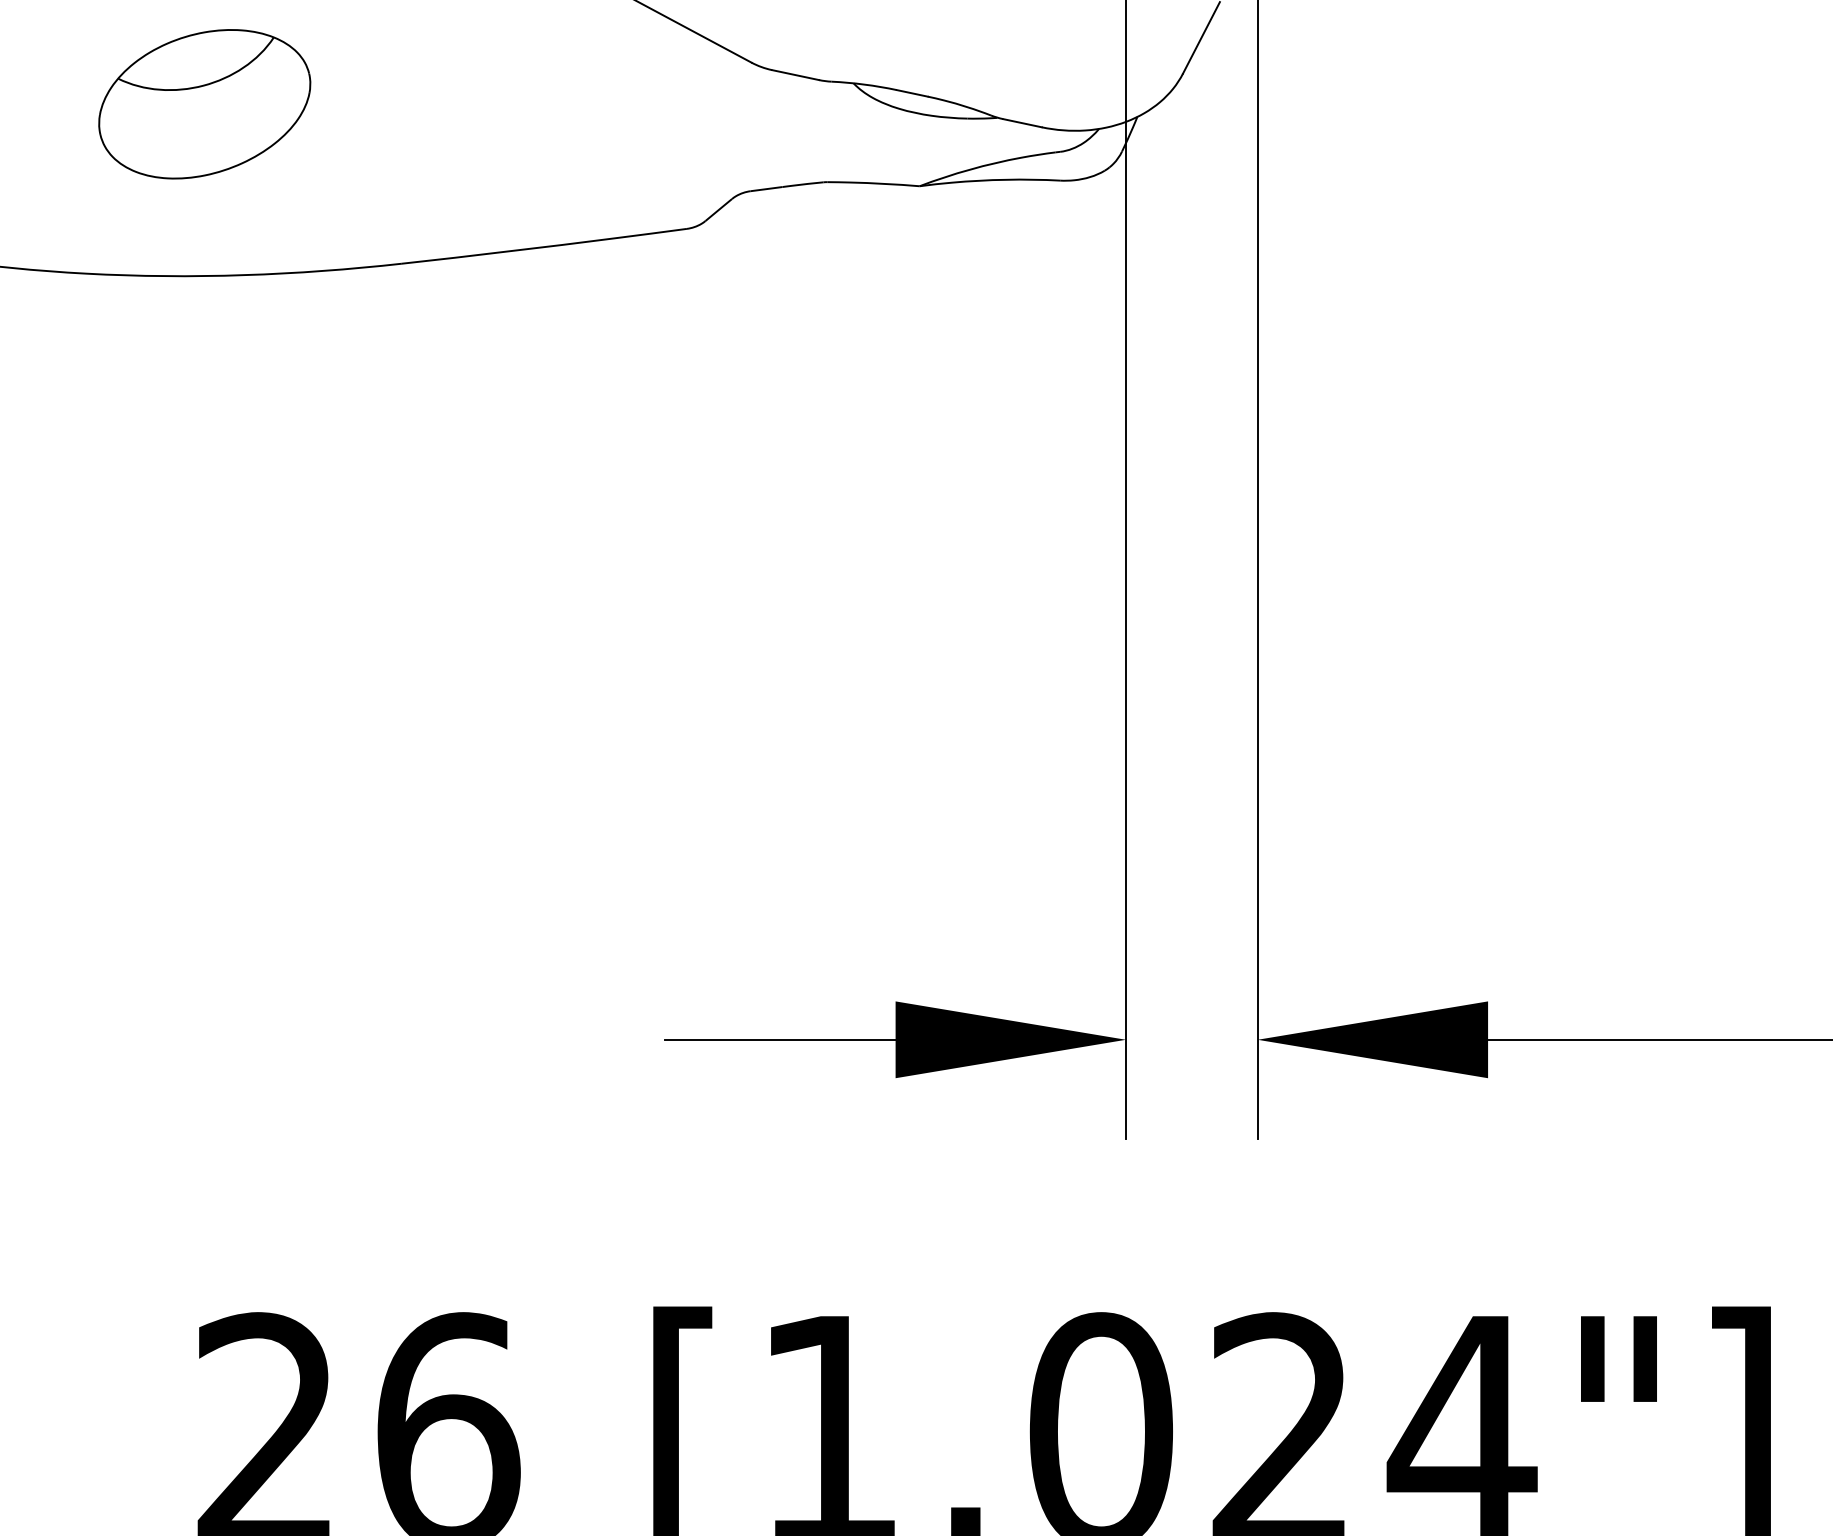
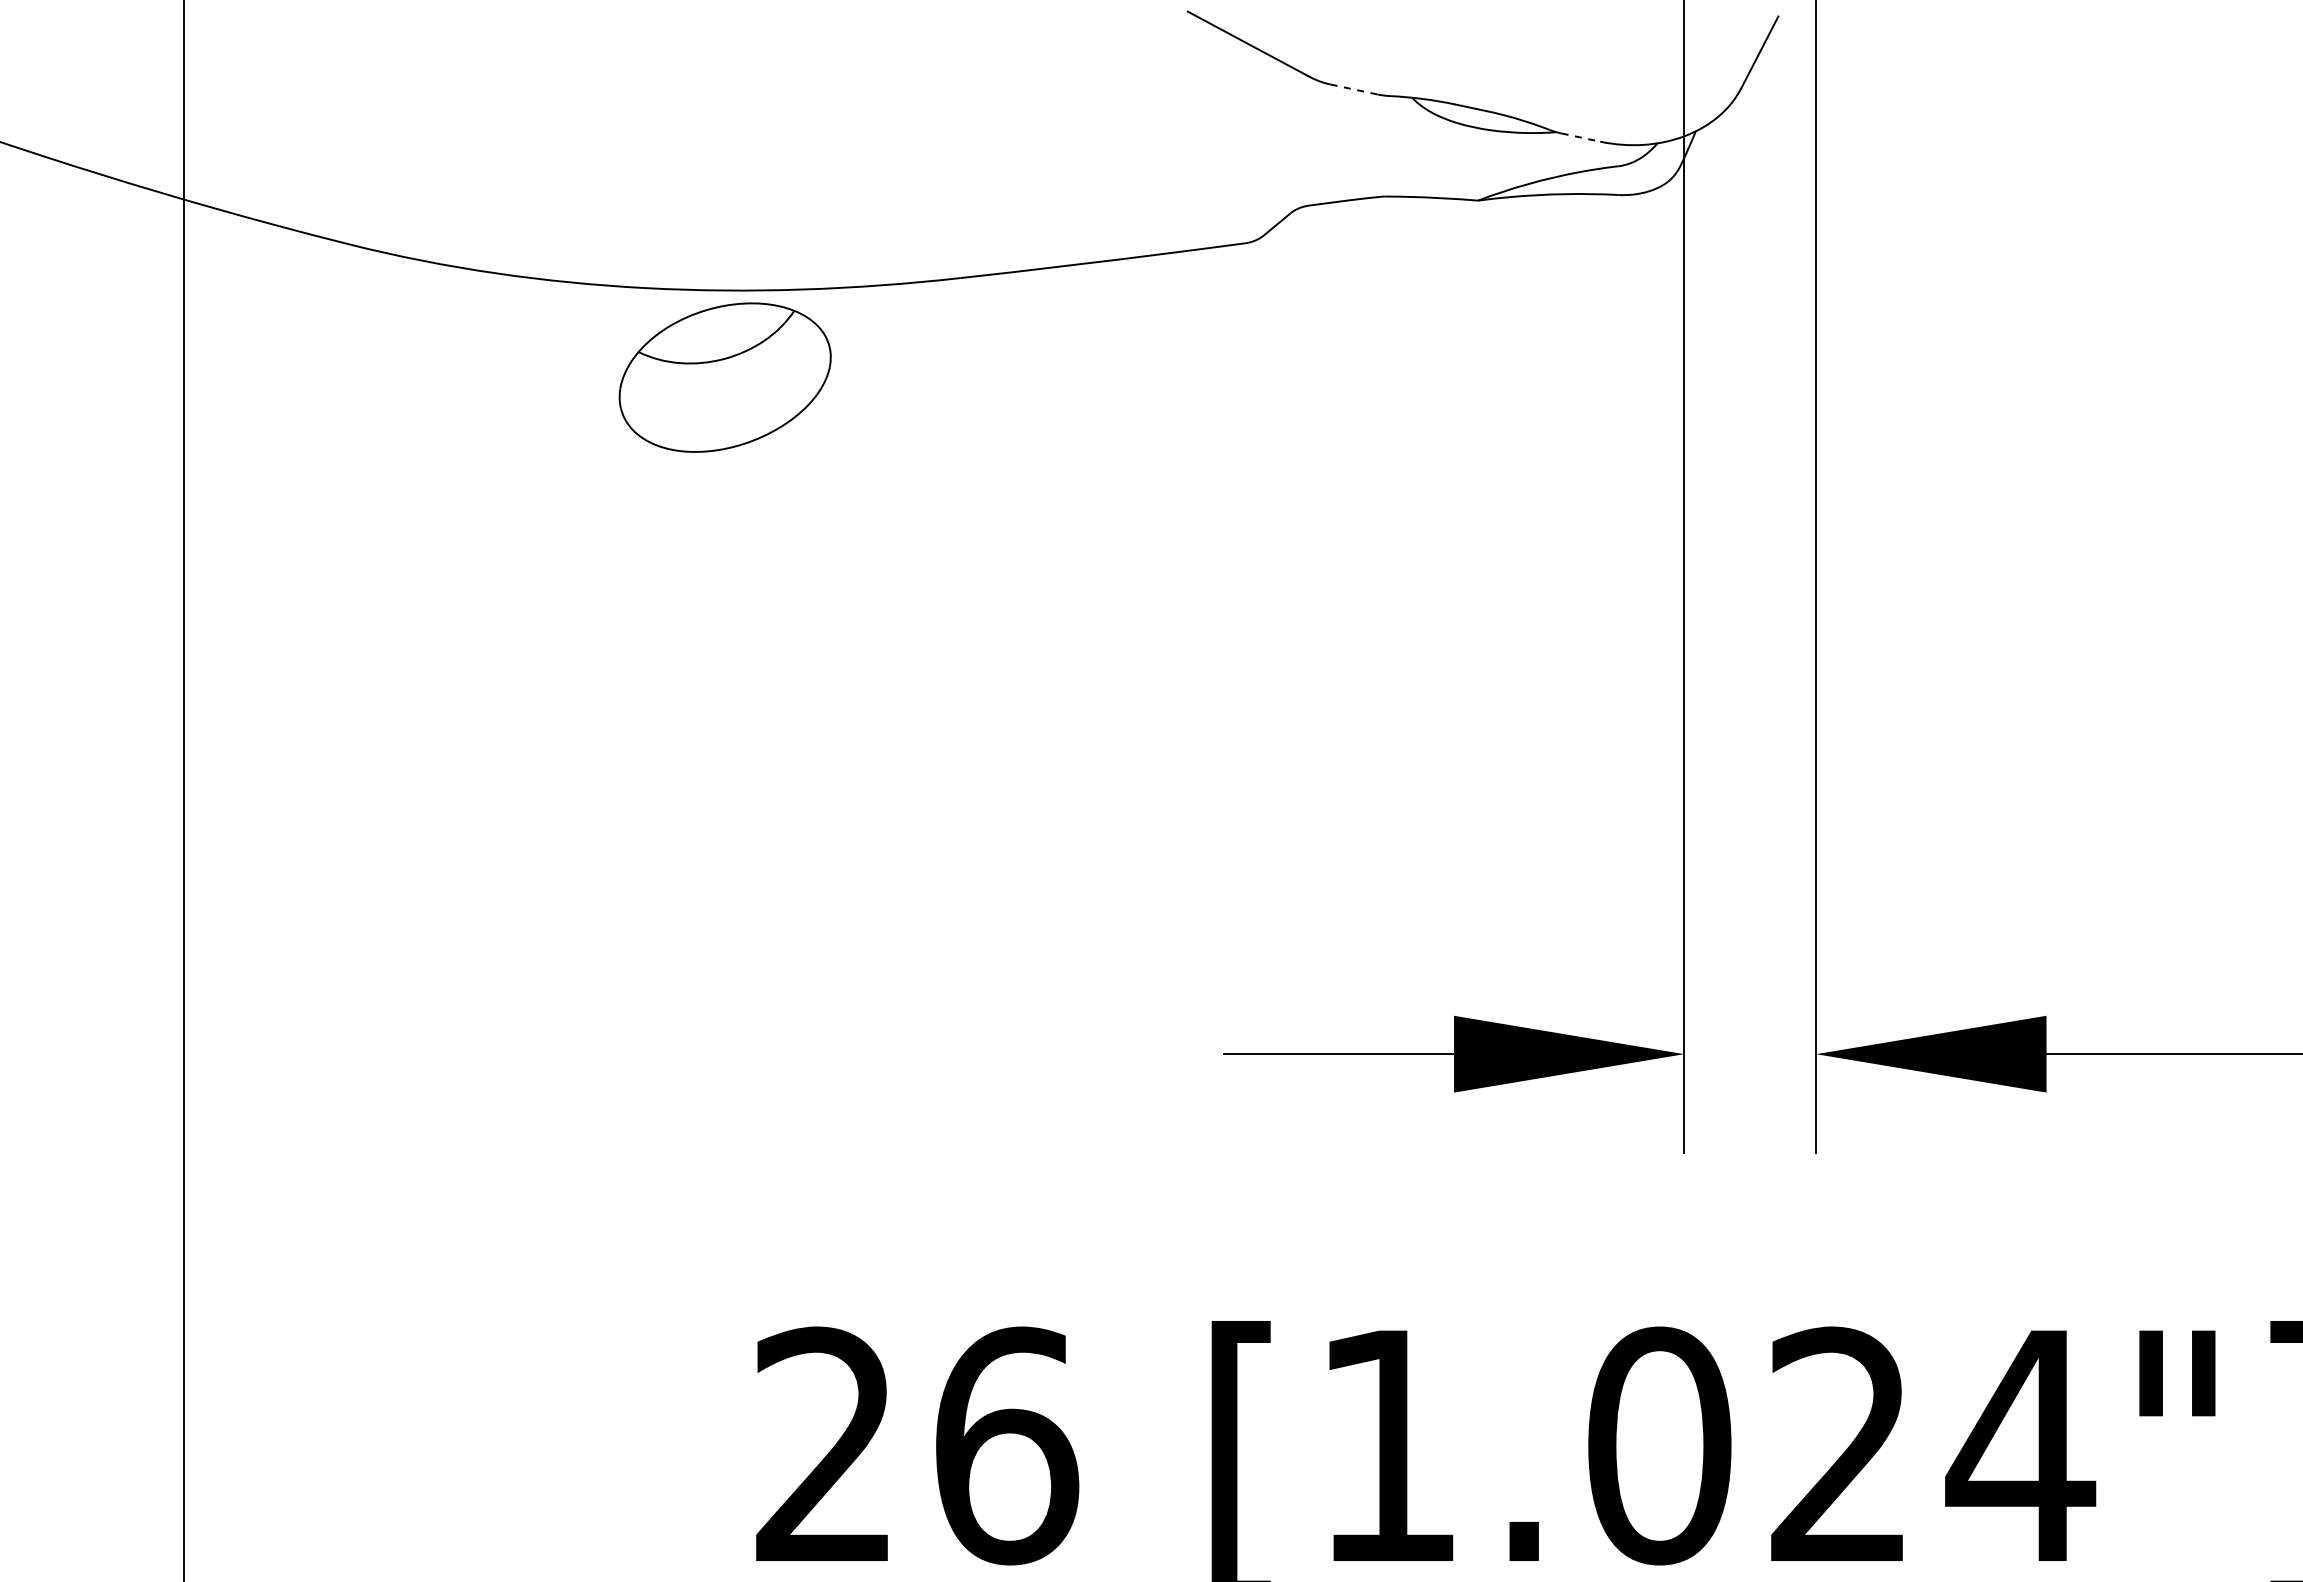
line: (796, 75) -> (1354, 89), solid -> dashed
part: (204, 104) -> (724, 377), moved
line: (1022, 123) -> (1580, 137), solid -> dashed

